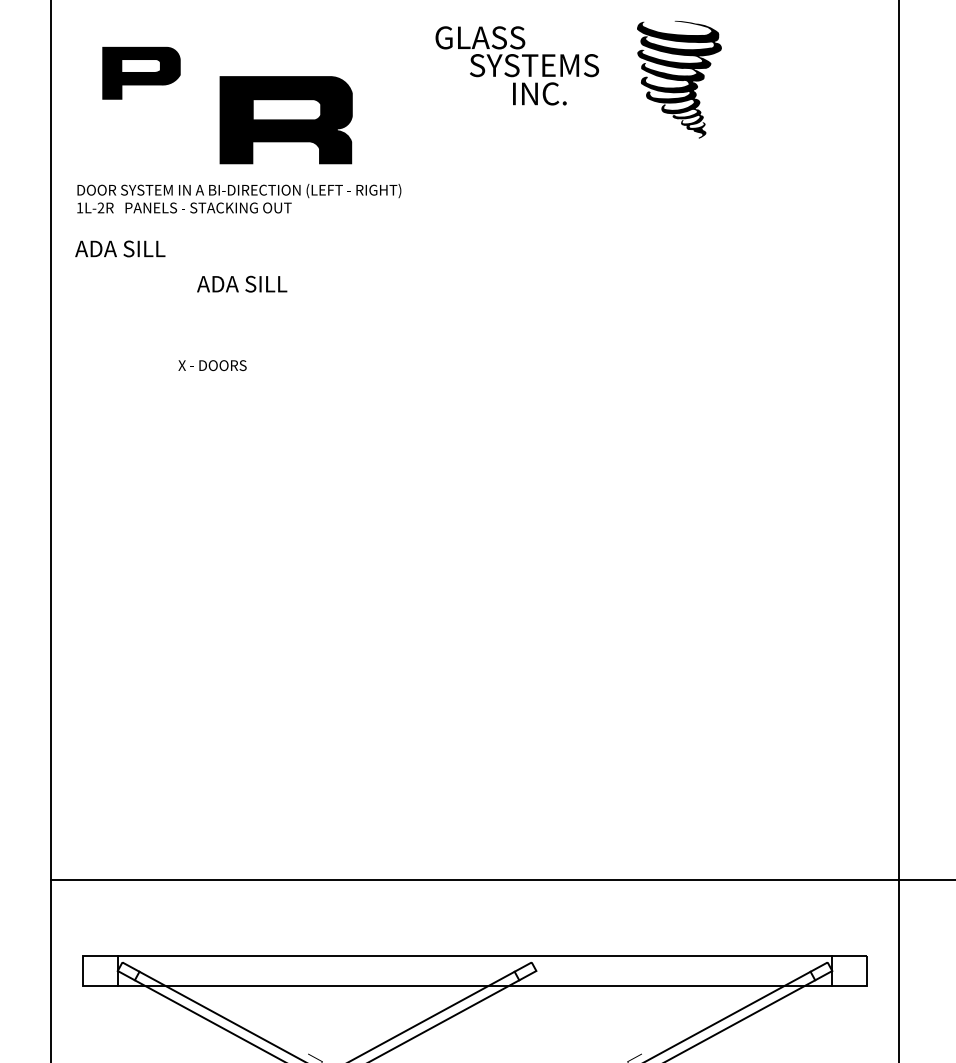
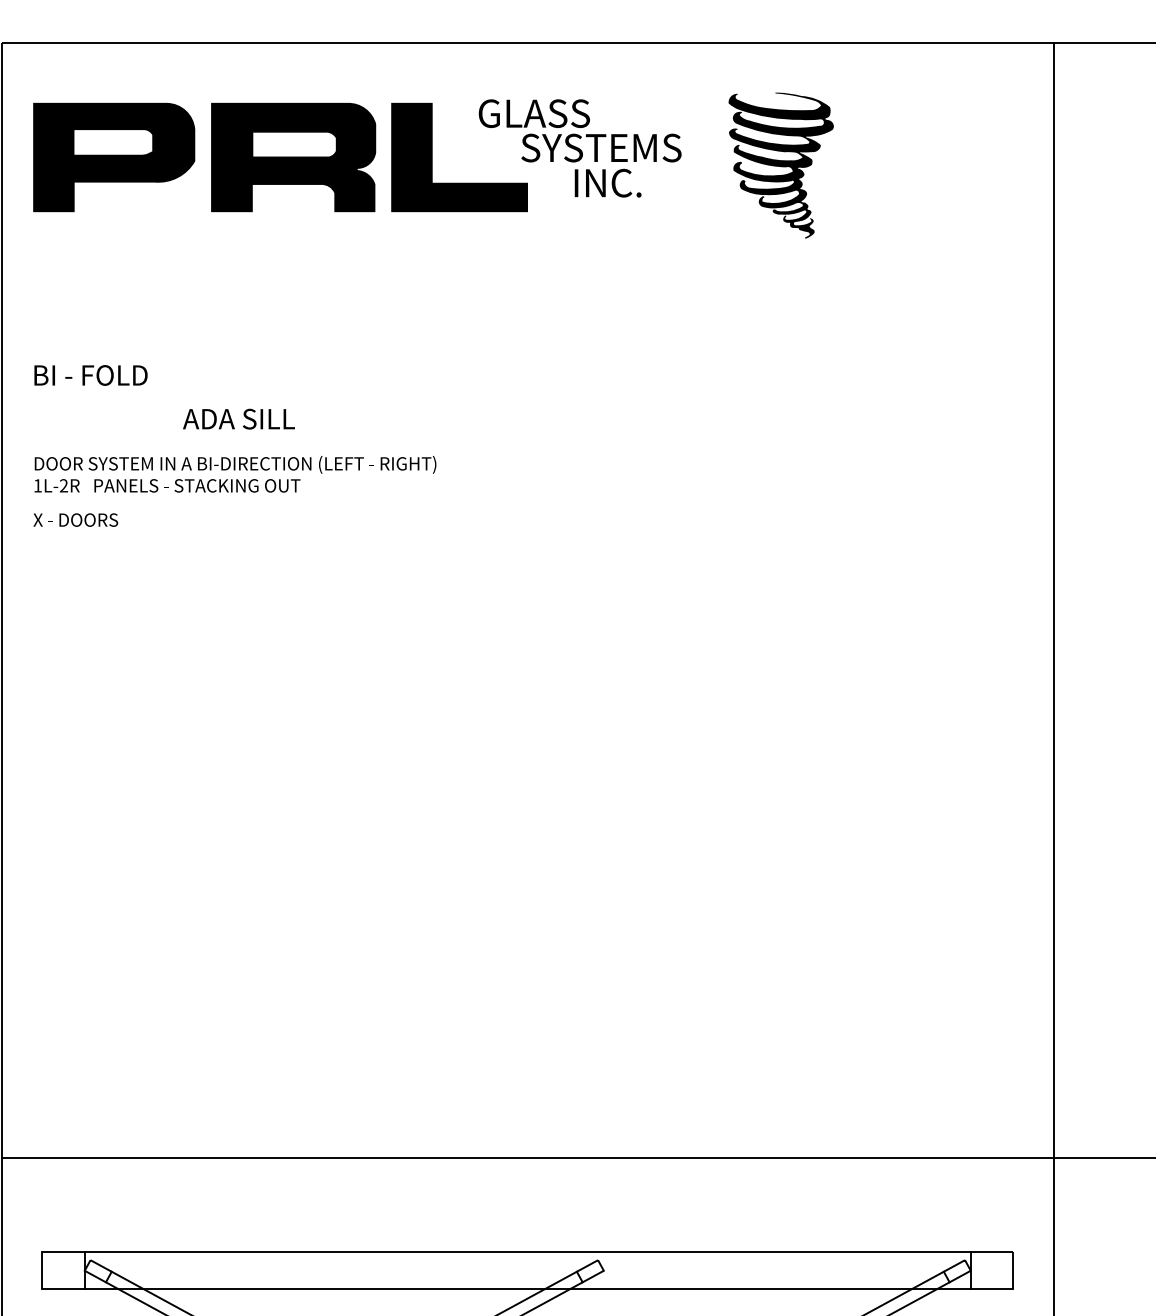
part: (141, 73) -> (114, 157), size x1.67
fill: (419, 73) -> (458, 157), added
part: (285, 120) -> (292, 157), moved
text: (239, 198) -> (235, 474), moved
text: (121, 248) -> (89, 374), ADA SILL -> BI - FOLD
text: (212, 365) -> (75, 519), moved

